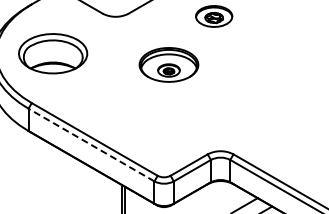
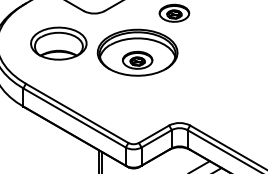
part: (53, 53) -> (59, 43), moved
part: (168, 64) -> (137, 52), size x1.67
line: (91, 145) -> (74, 118), dashed -> solid

